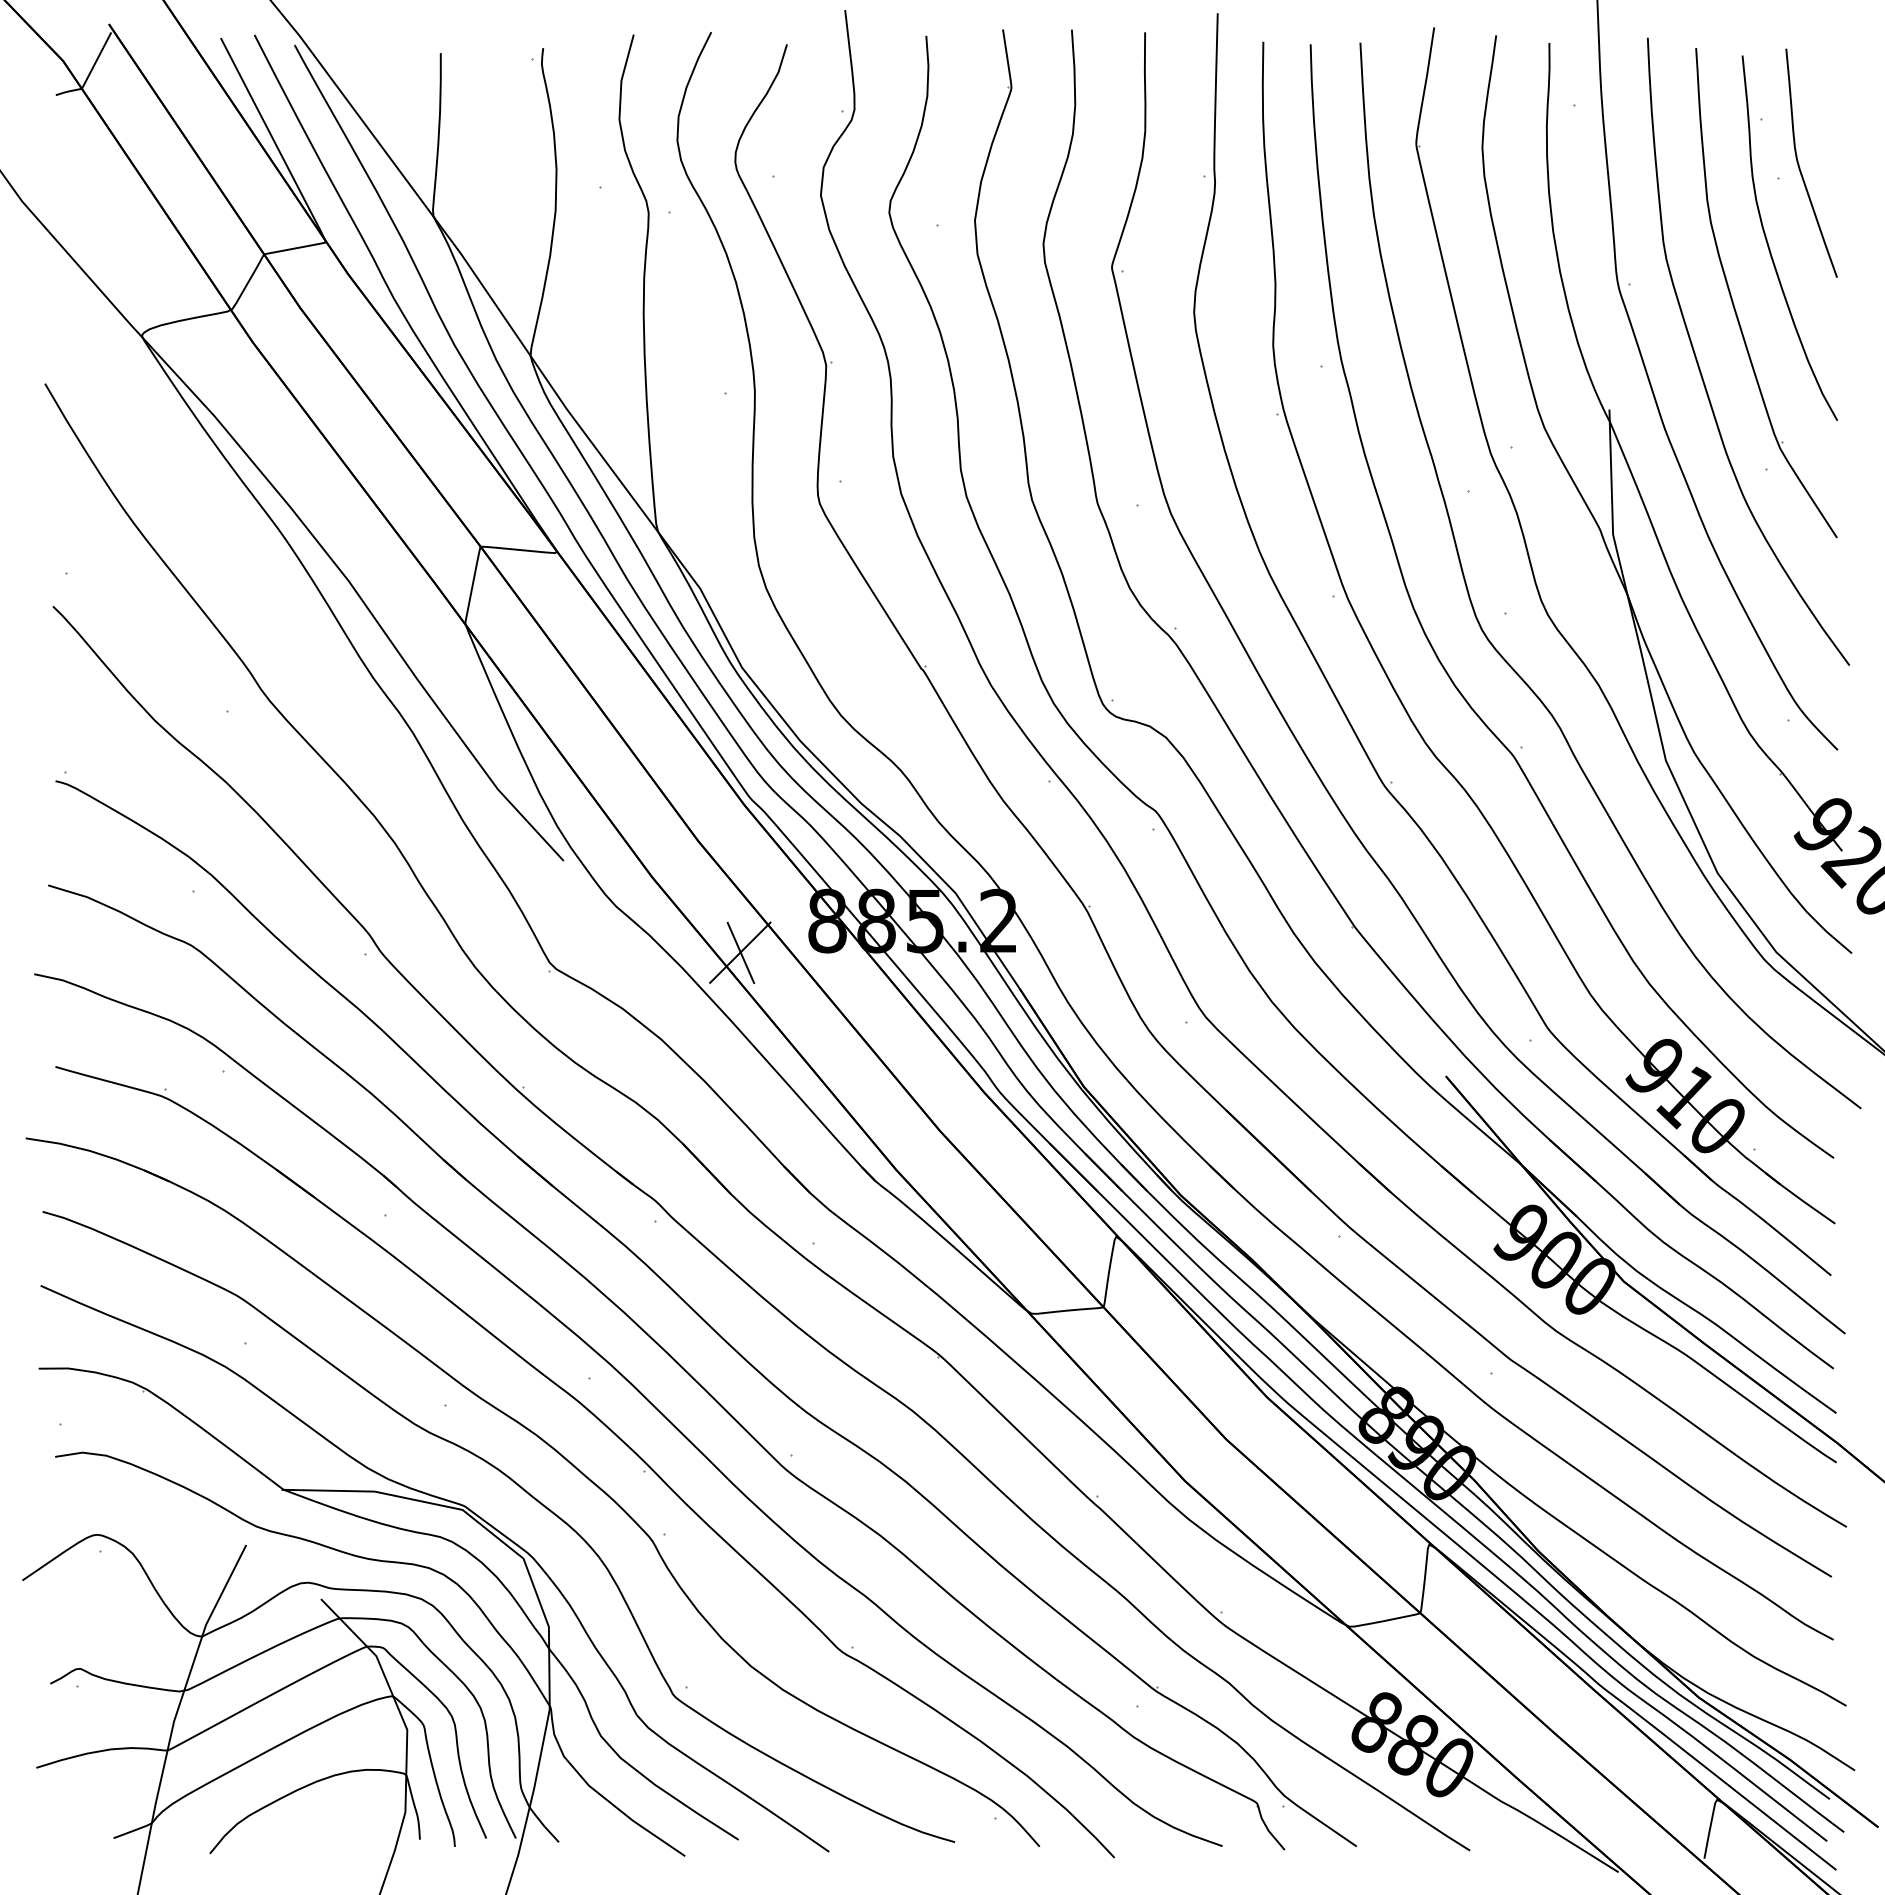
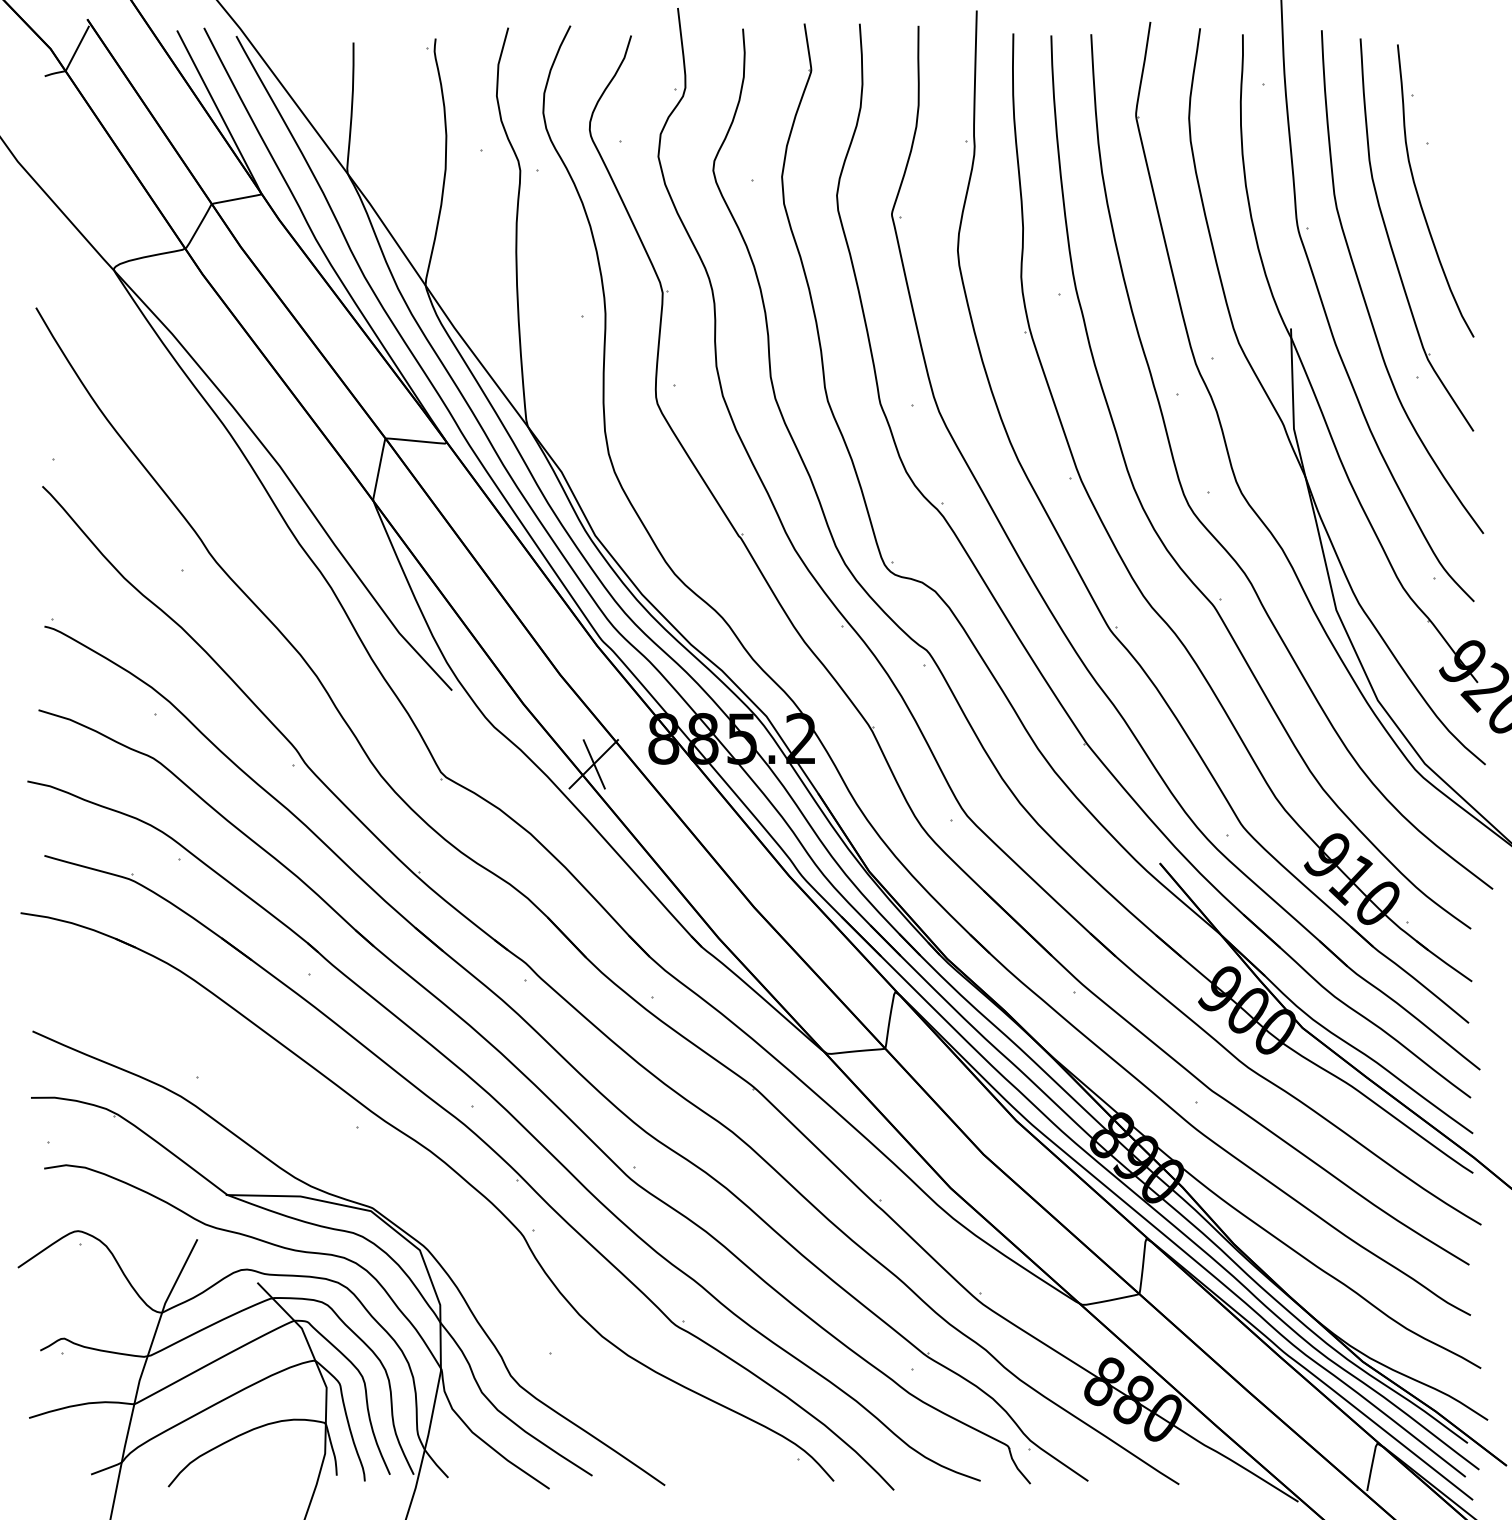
curve: (1800, 167) -> (1444, 134), removed
curve: (526, 1493) -> (422, 1198), removed

